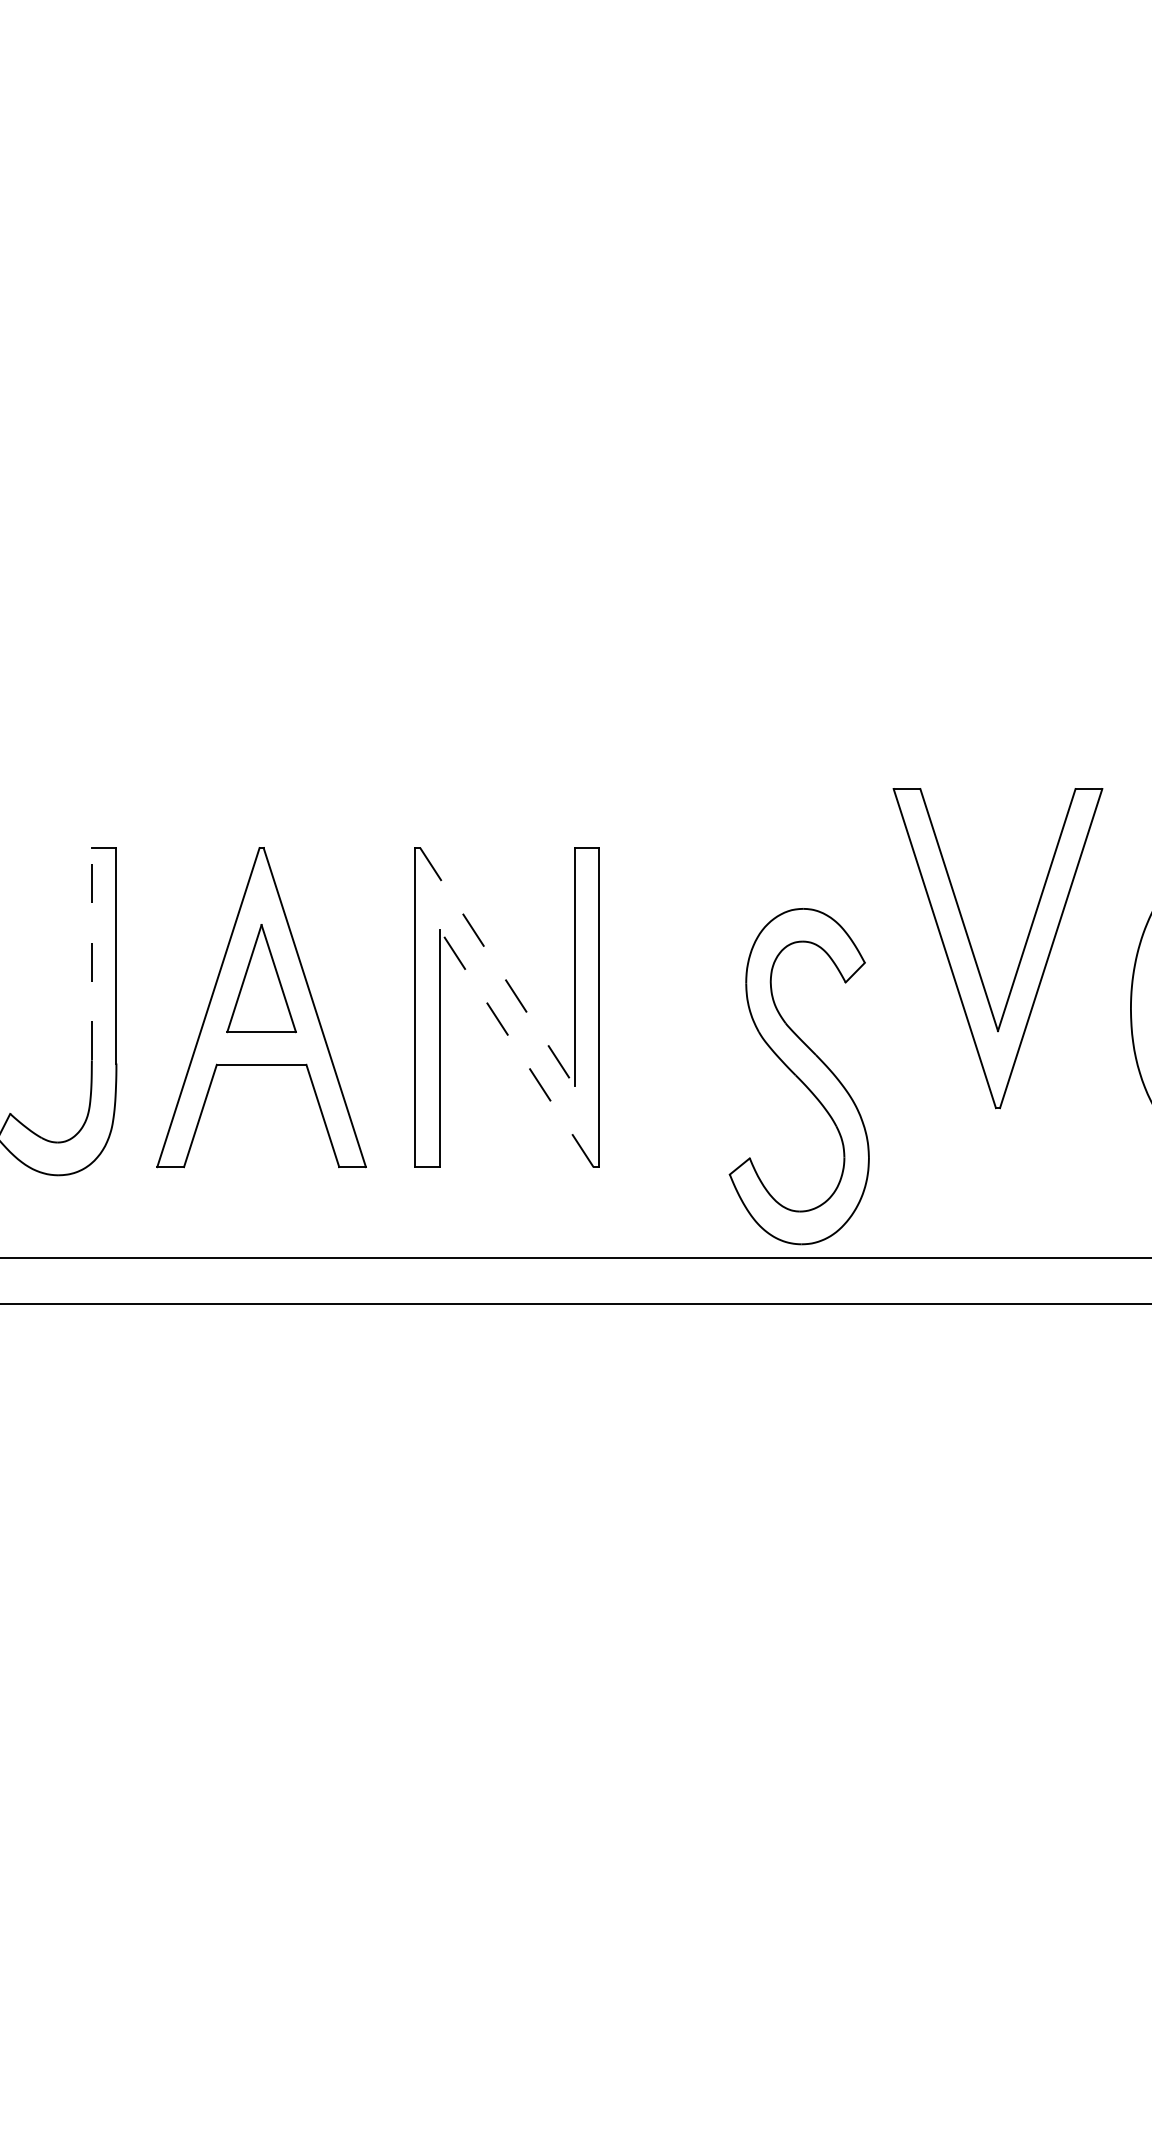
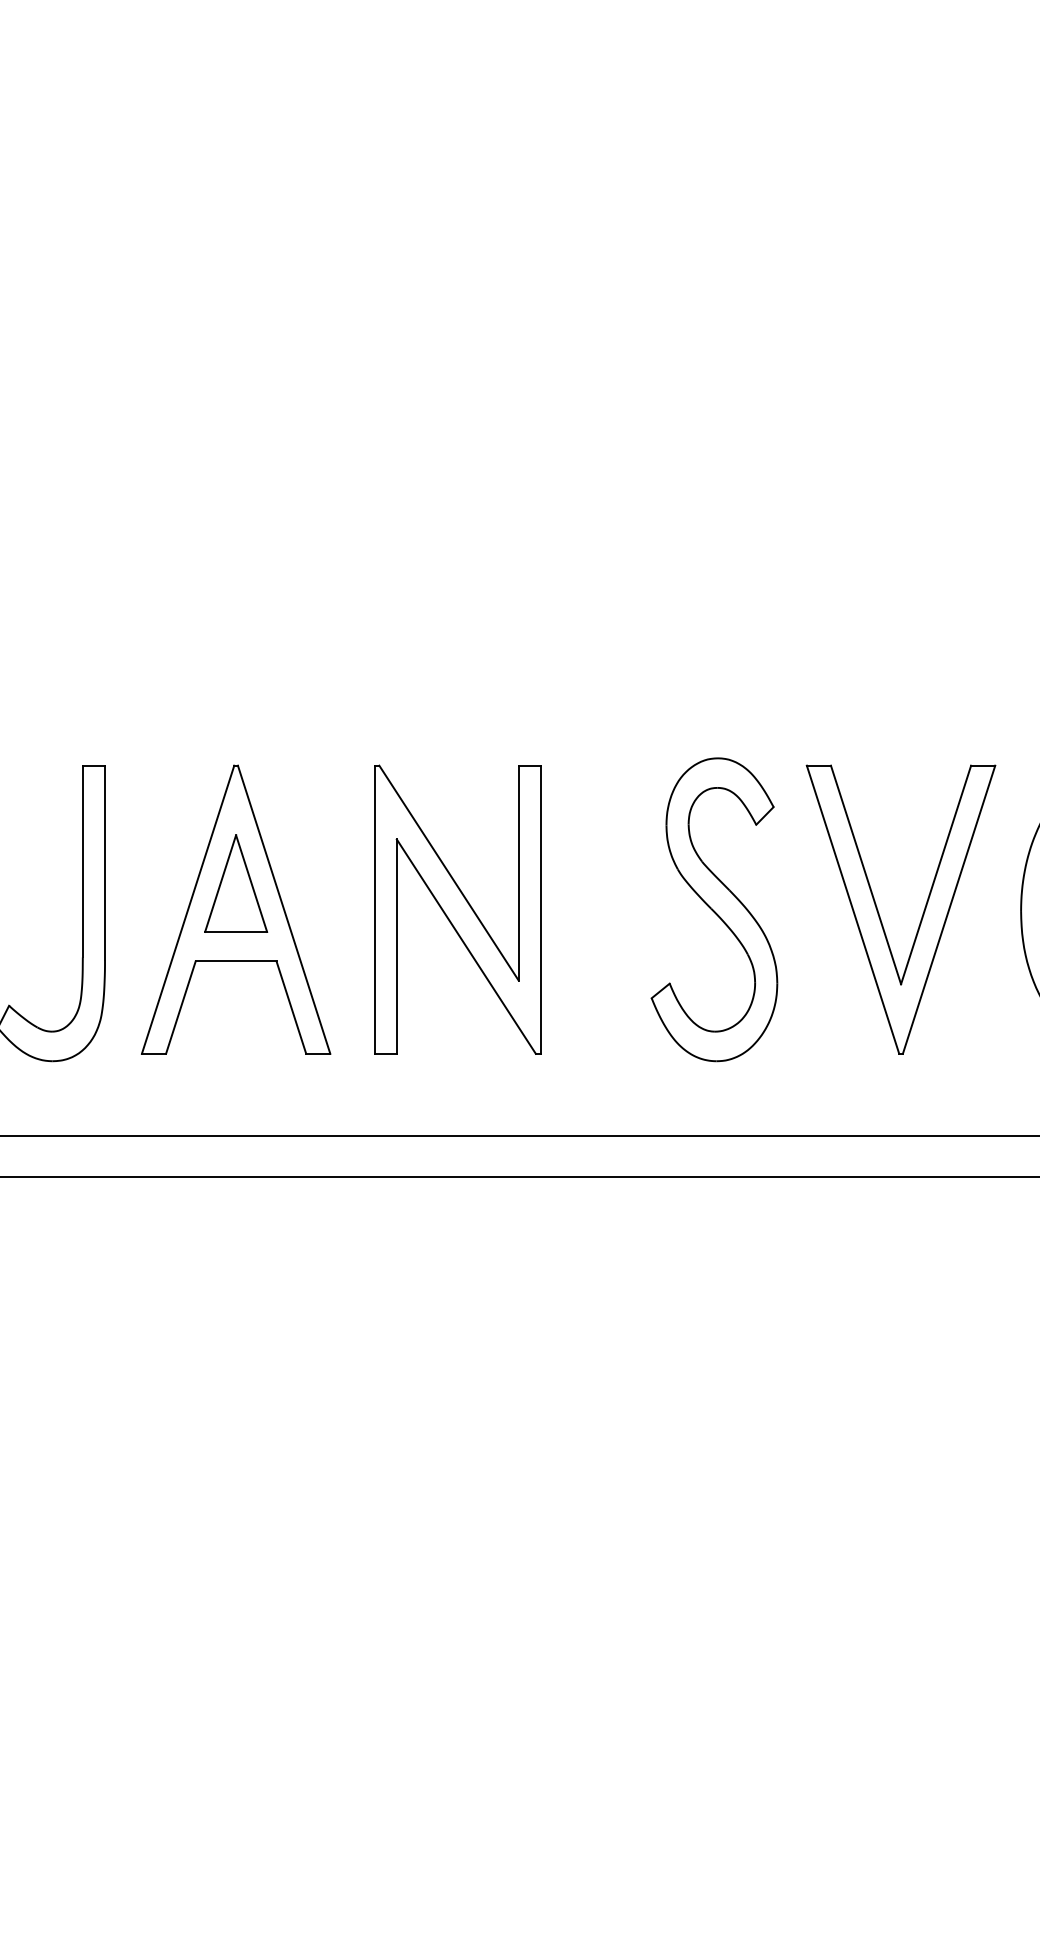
line: (91, 953) -> (82, 860), dashed -> solid
part: (974, 953) -> (879, 914), moved
line: (497, 967) -> (449, 873), dashed -> solid
line: (516, 1048) -> (466, 946), dashed -> solid
part: (798, 1076) -> (713, 909), moved

